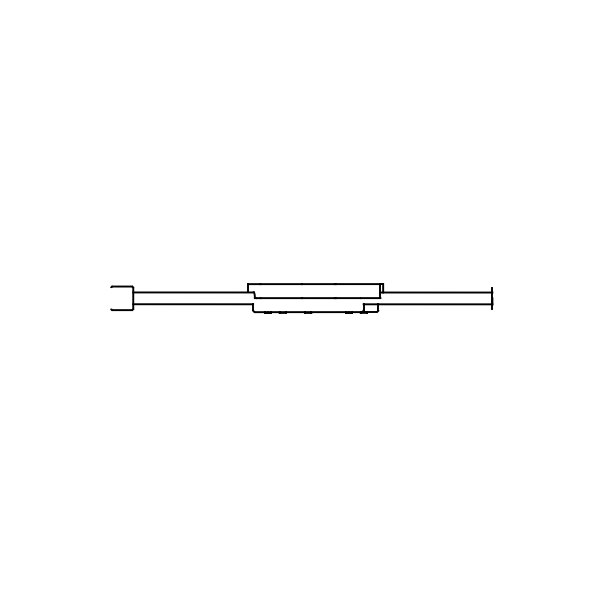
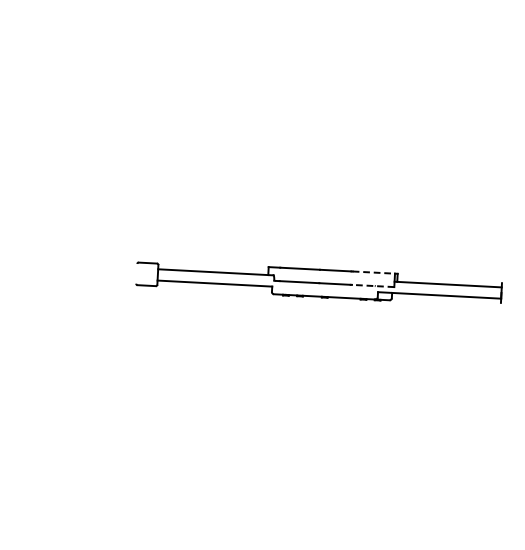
line: (358, 284) -> (374, 272), solid -> dashed
line: (357, 298) -> (372, 286), solid -> dashed

